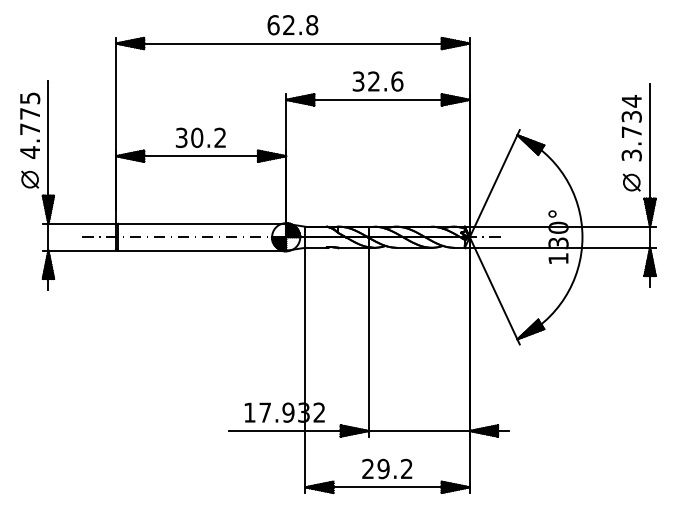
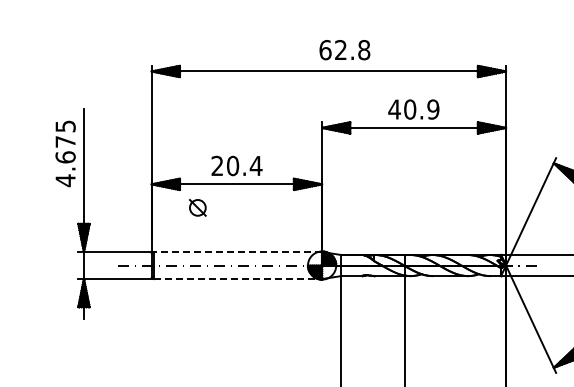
text: (292, 25) -> (344, 50), moved
text: (377, 81) -> (413, 109), 32.6 -> 40.9
text: (30, 129) -> (66, 157), 4.775 -> 4.675
text: (200, 137) -> (236, 165), 30.2 -> 20.4
part: (30, 179) -> (198, 207), moved
line: (202, 223) -> (238, 251), solid -> dashed
line: (202, 250) -> (238, 278), solid -> dashed

